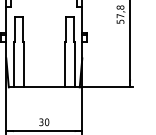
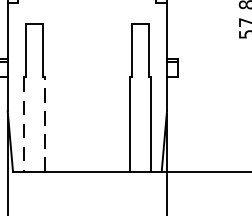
line: (13, 64) -> (22, 124), solid -> dashed
line: (24, 64) -> (45, 124), solid -> dashed

